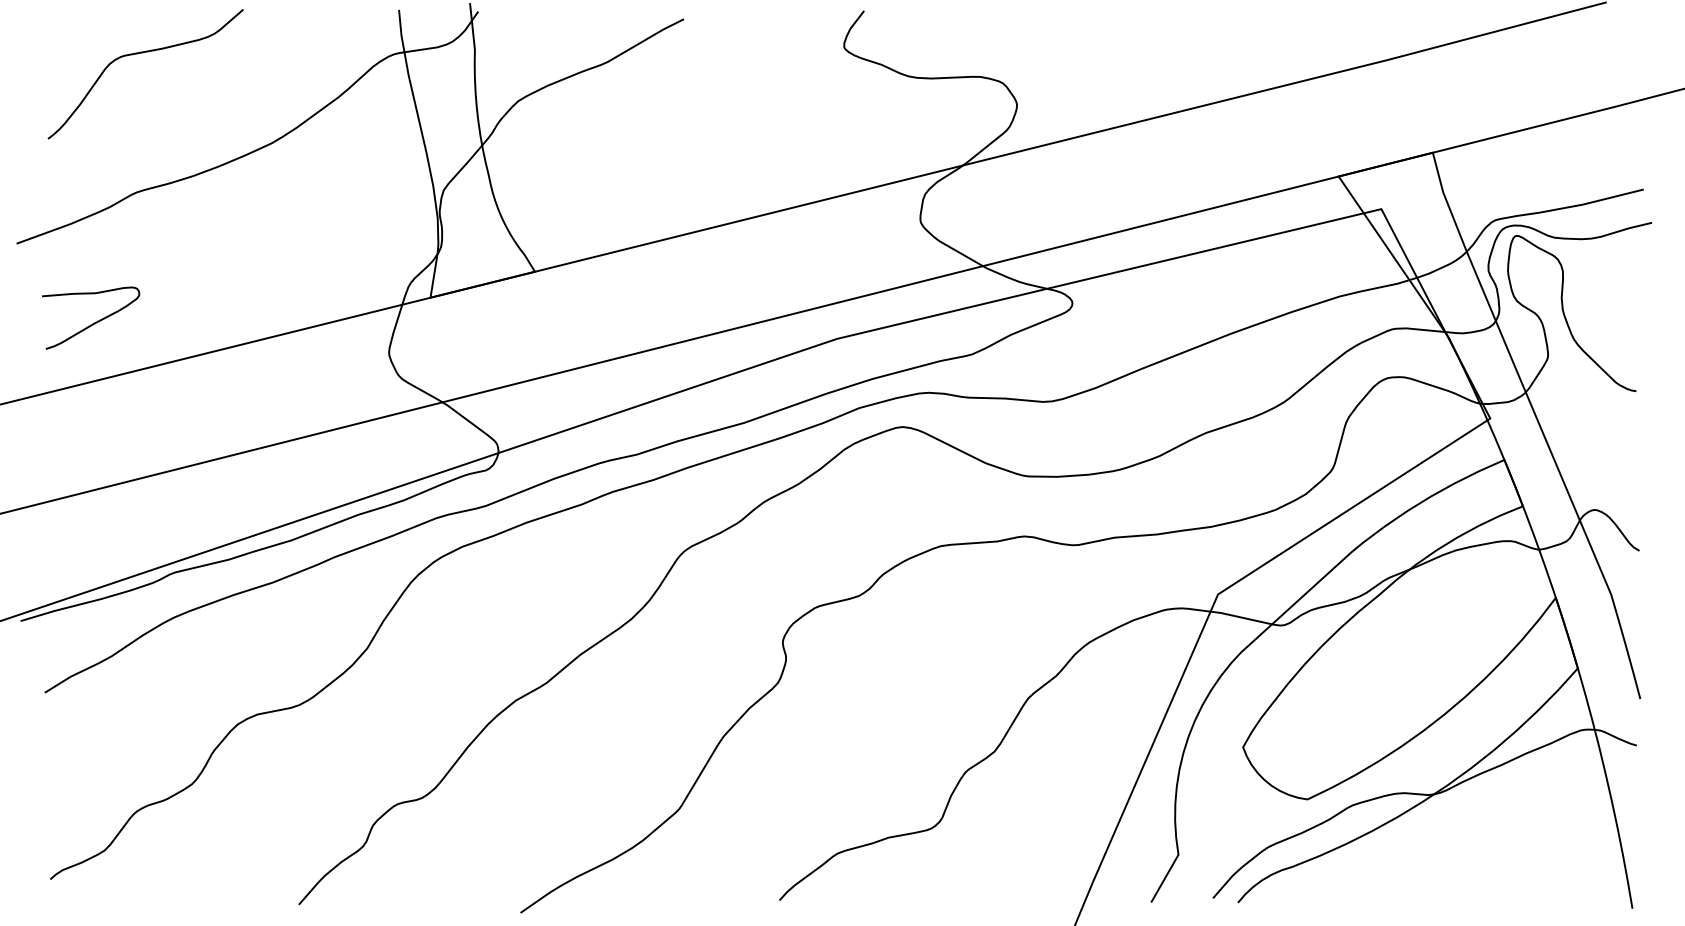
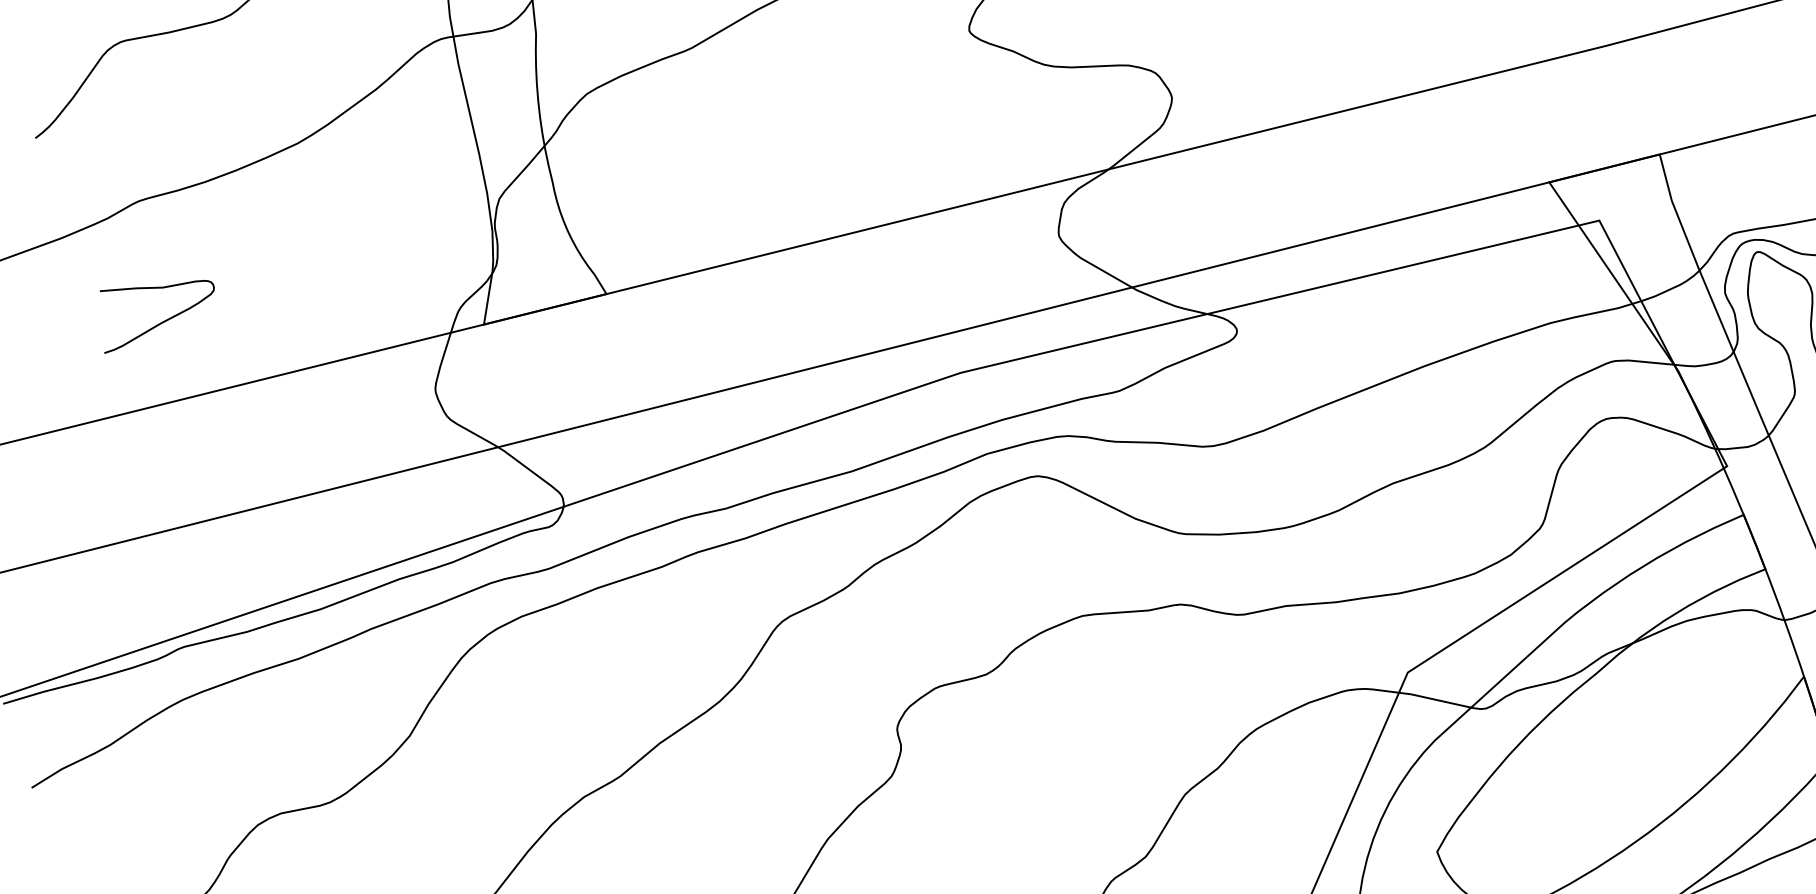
curve: (94, 322) -> (161, 321), moved

